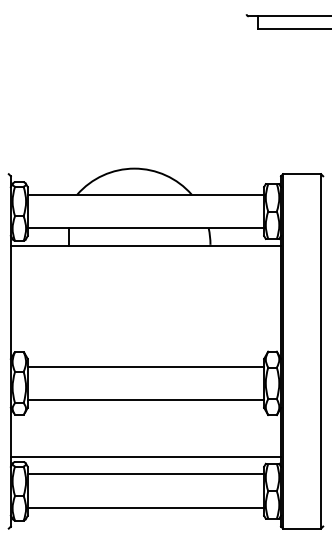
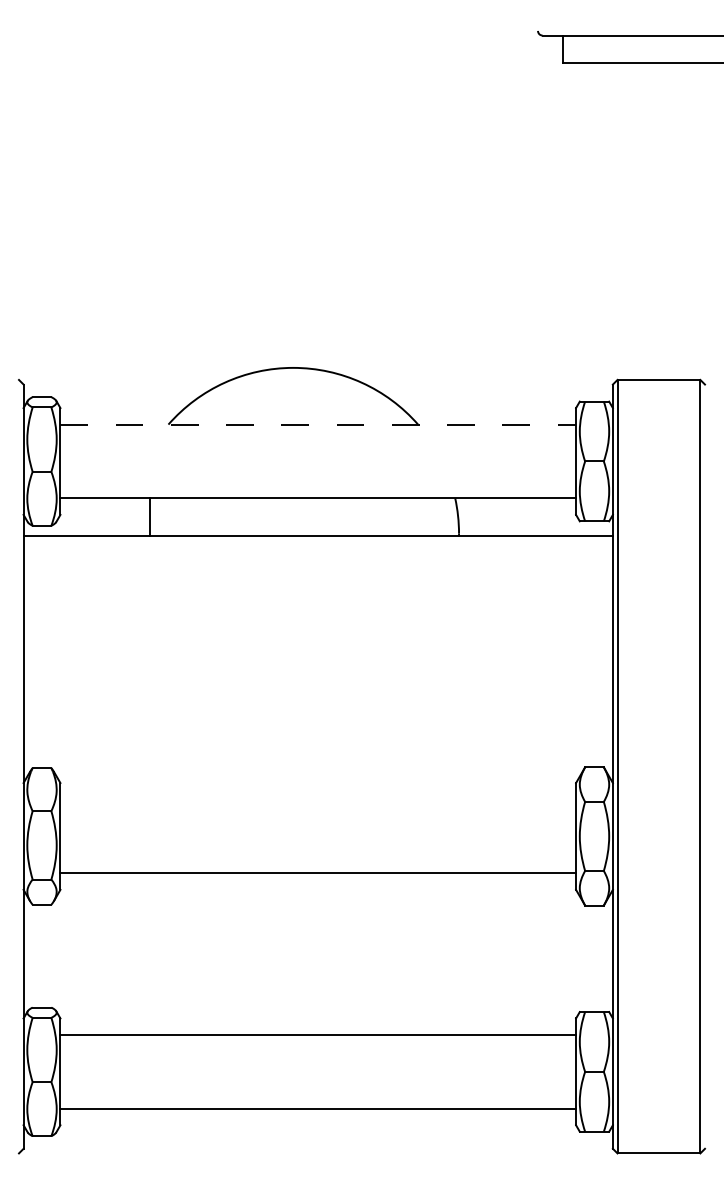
line: (146, 194) -> (319, 424), solid -> dashed
line: (145, 366) -> (317, 799), removed
line: (145, 456) -> (317, 995), removed

